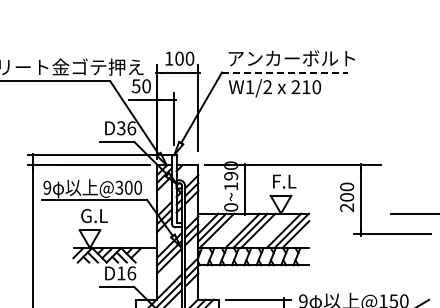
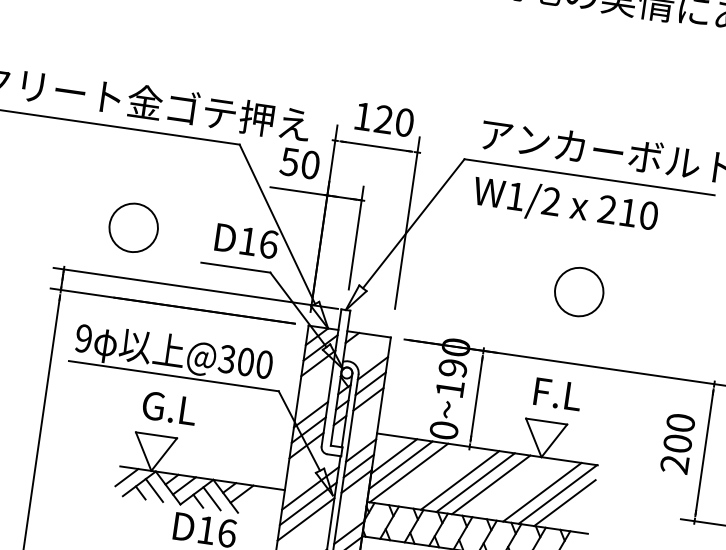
text: (179, 58) -> (383, 119), 100 -> 120
line: (284, 72) -> (588, 177), dashed -> solid
text: (121, 128) -> (248, 241), D36 -> D16
circle: (63, 129) -> (132, 227), added
circle: (287, 129) -> (578, 291), added

